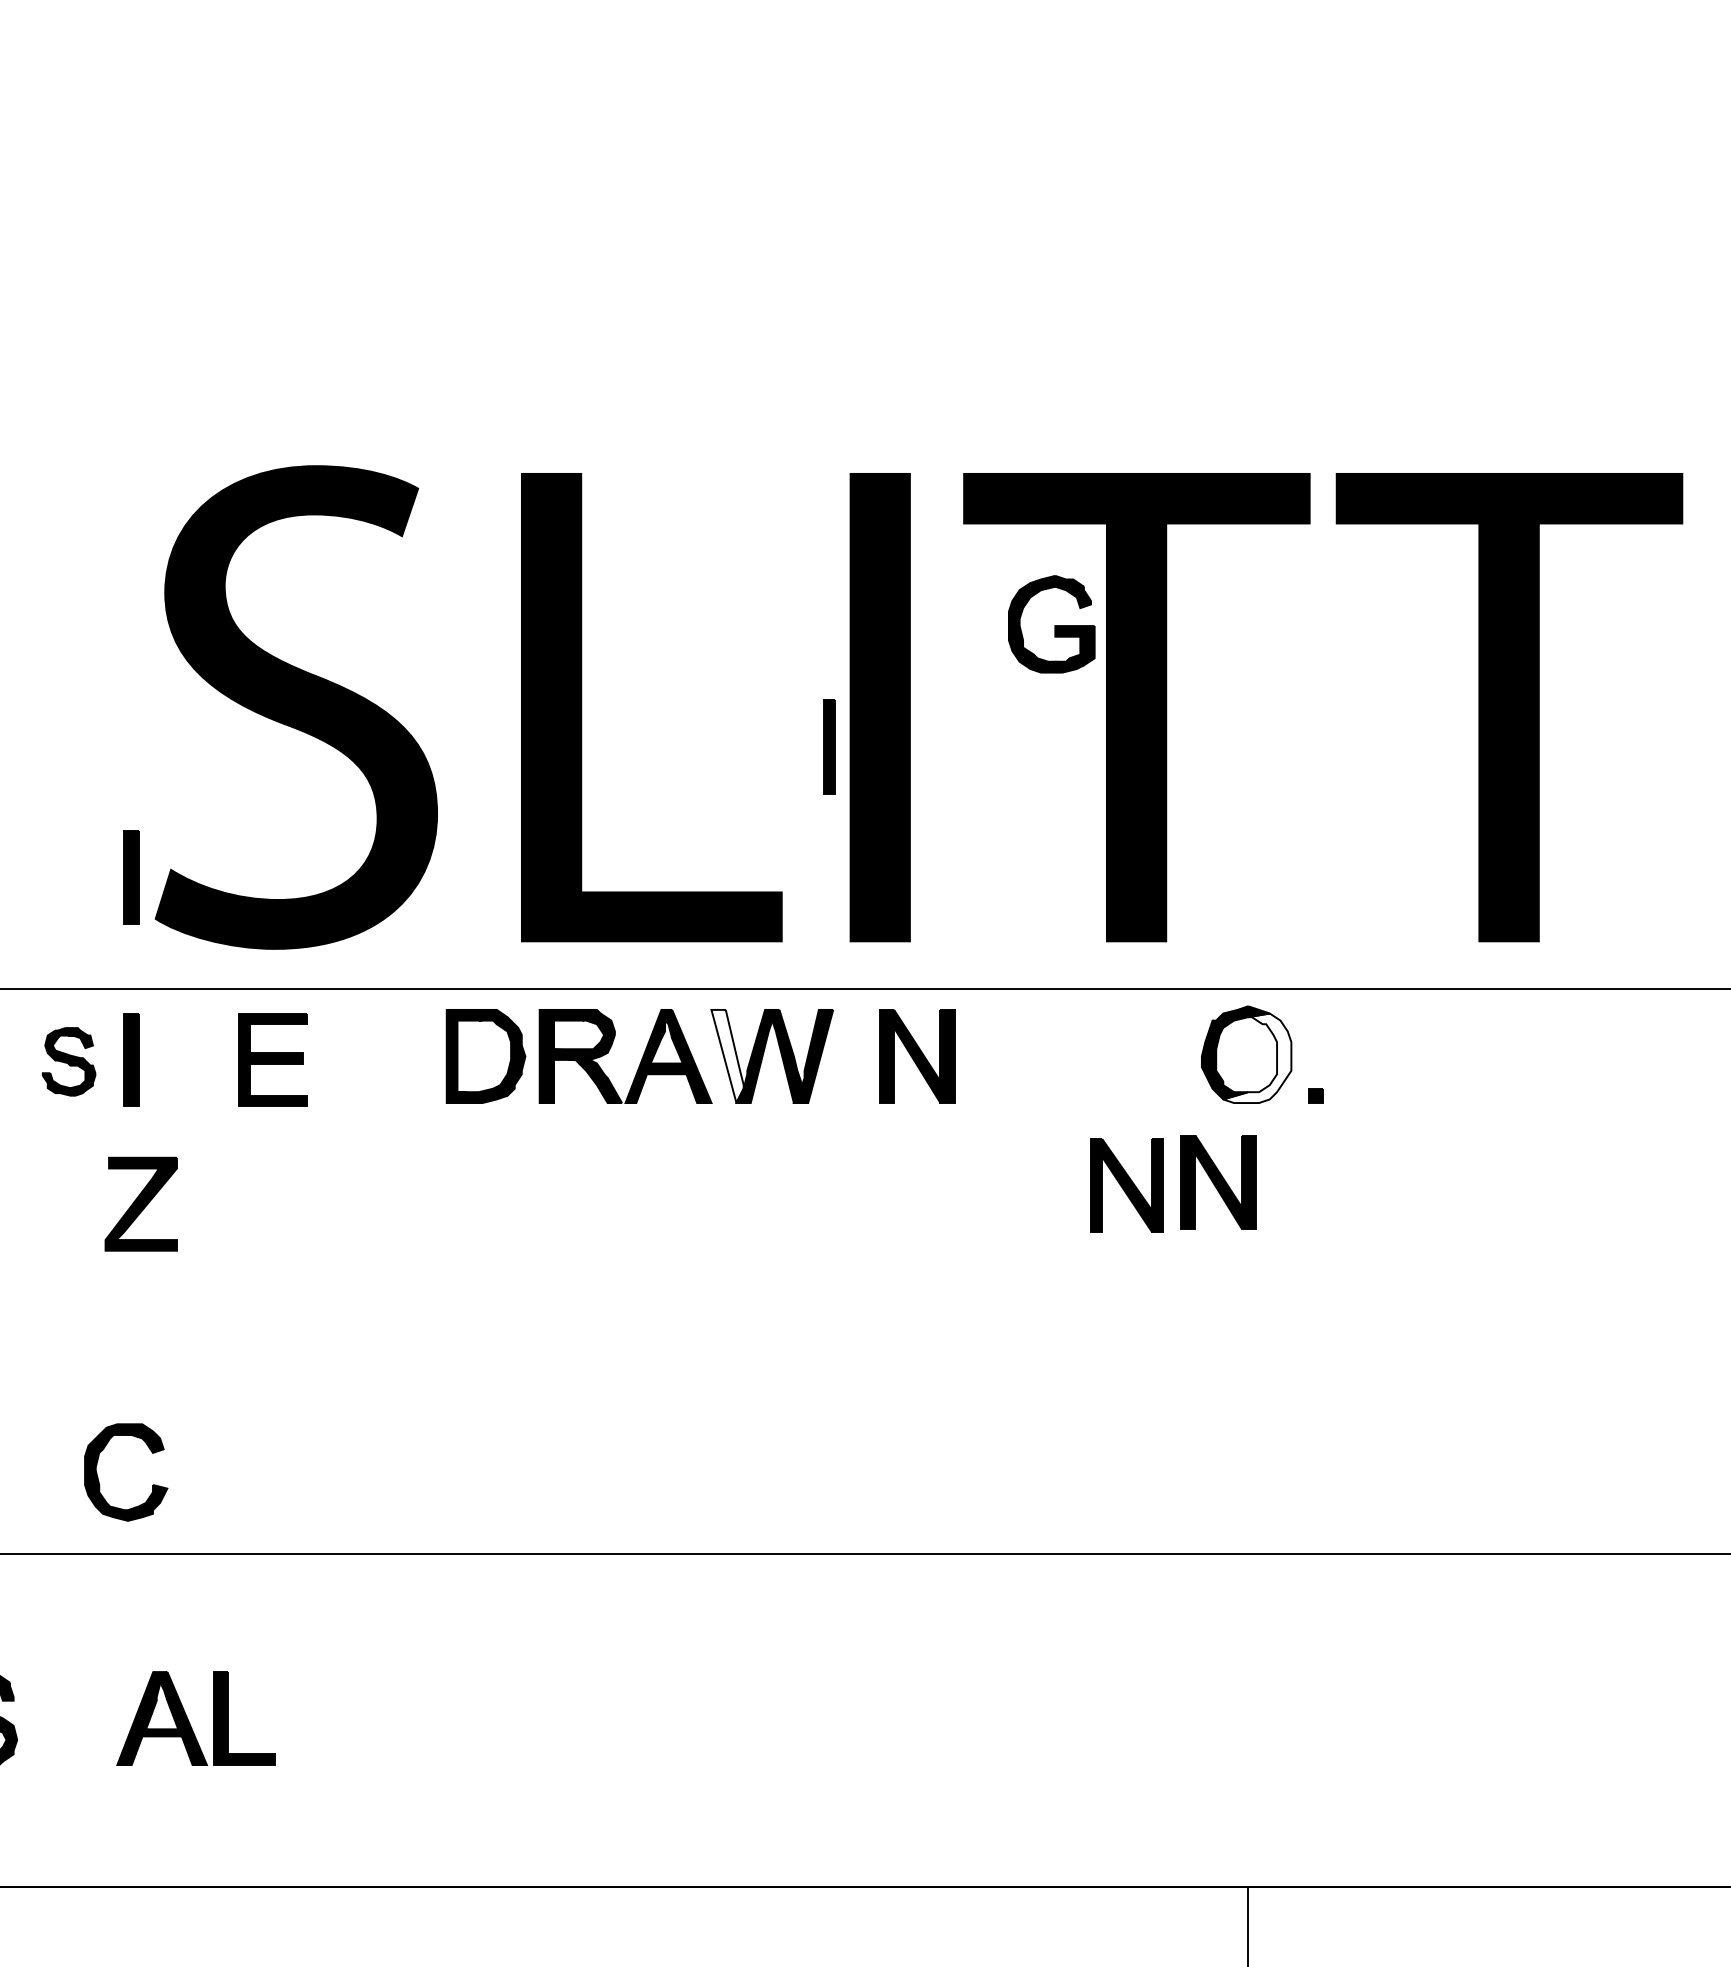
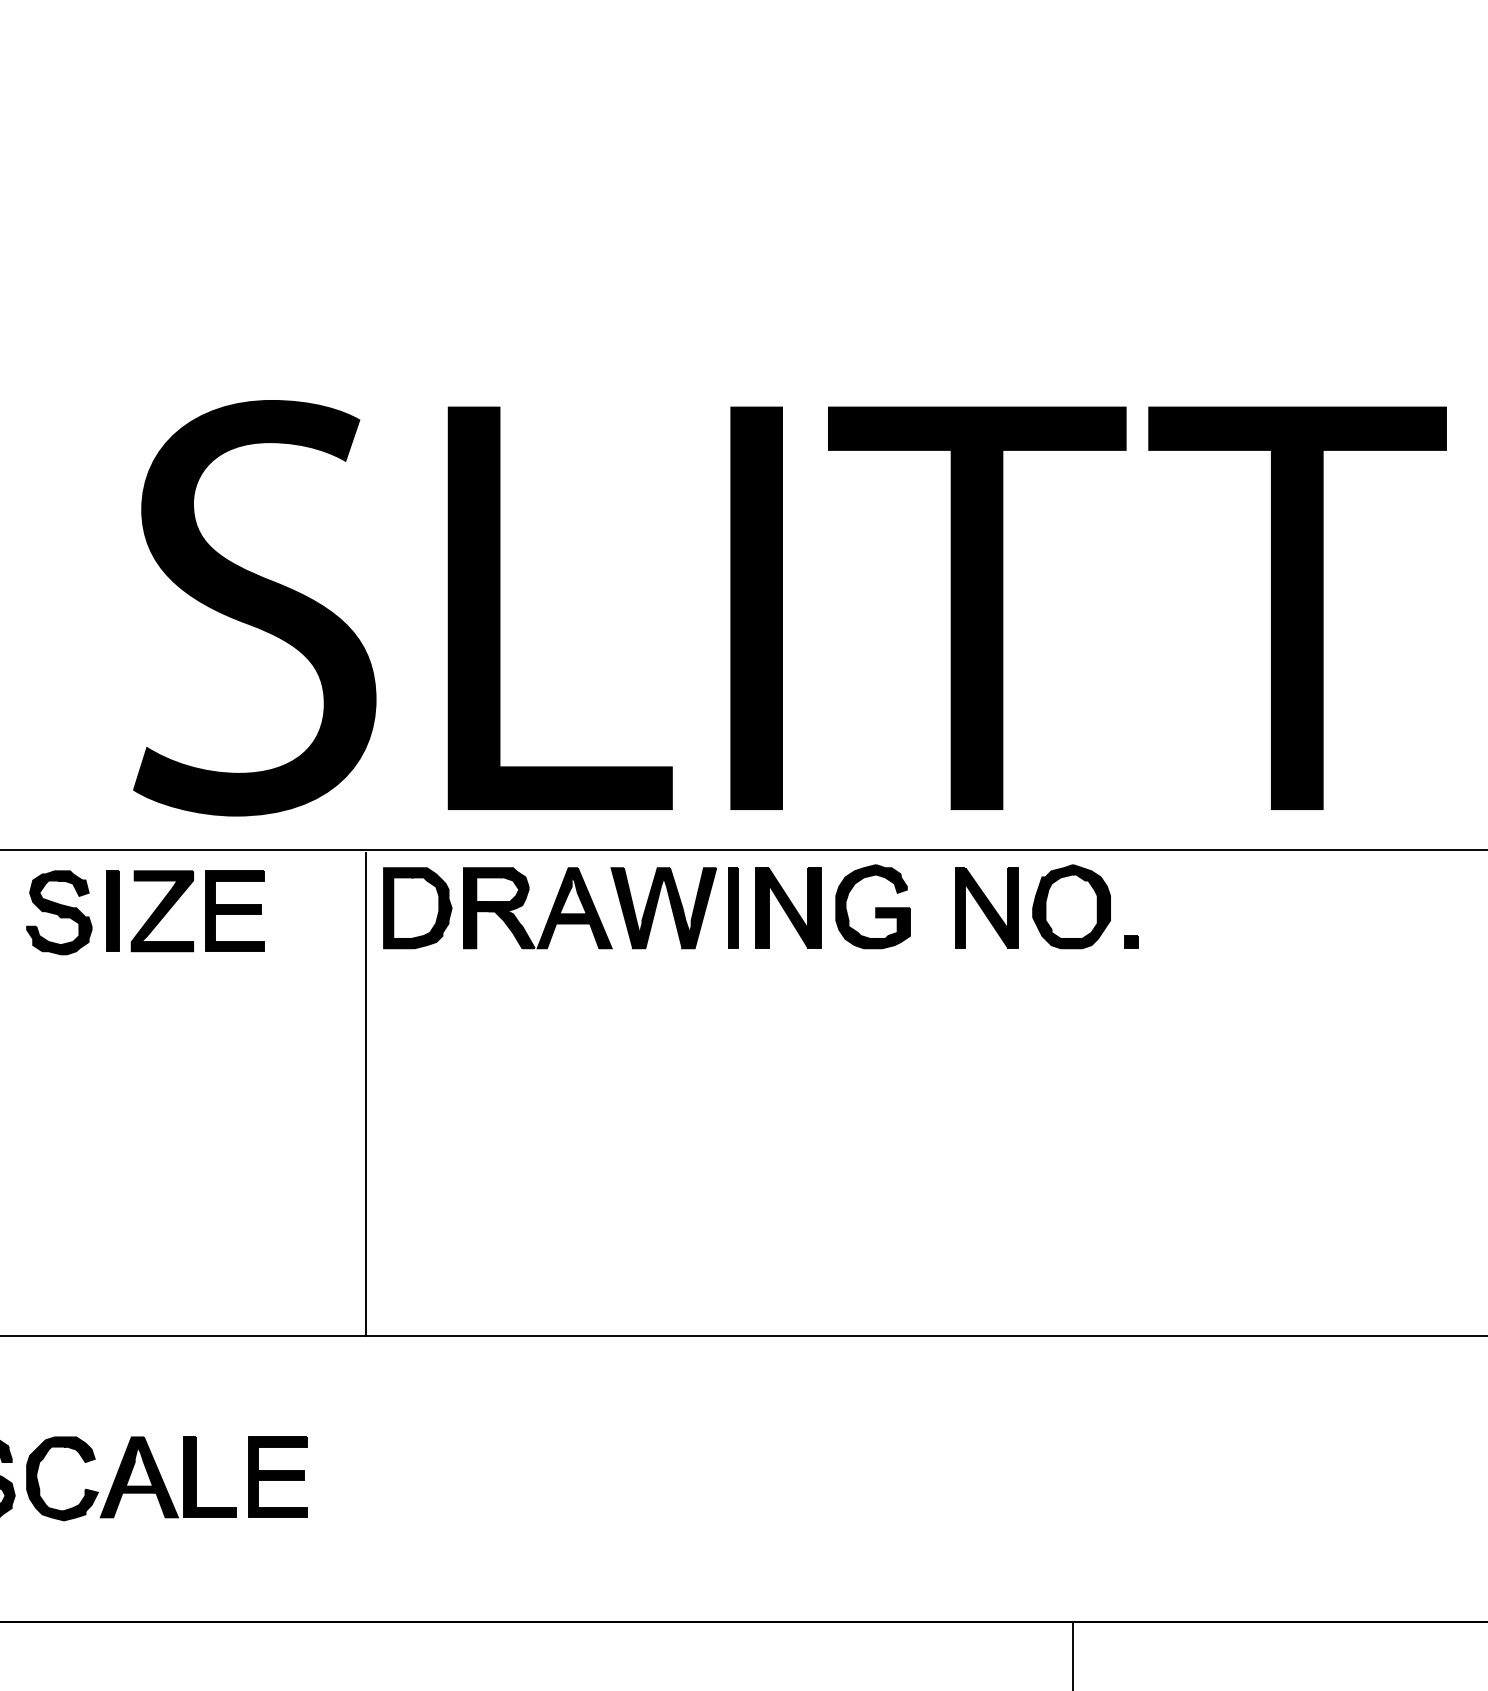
part: (1051, 624) -> (872, 906), moved
part: (830, 746) -> (733, 907), moved
part: (130, 876) -> (112, 753), removed
fill: (727, 1056) -> (625, 908), added
fill: (1256, 1057) -> (1080, 909), added
part: (69, 1061) -> (59, 912), size x1.43
part: (1218, 1181) -> (1047, 1015), removed
part: (1126, 1184) -> (986, 907), moved
part: (140, 1204) -> (161, 911), moved
line: (425, 1271) -> (365, 1093), added
part: (99, 1480) -> (39, 1485), moved
part: (322, 1717) -> (277, 1476), added

